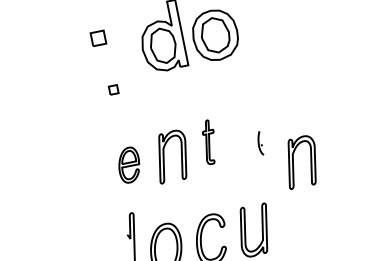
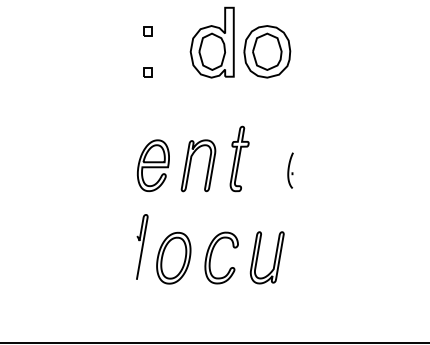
part: (97, 38) -> (147, 31), size x0.62
part: (113, 90) -> (147, 72), moved
part: (209, 141) -> (239, 158), size x1.43
part: (260, 143) -> (290, 170), size x1.43
part: (294, 161) -> (321, 195), removed
part: (129, 164) -> (153, 165), size x1.43

